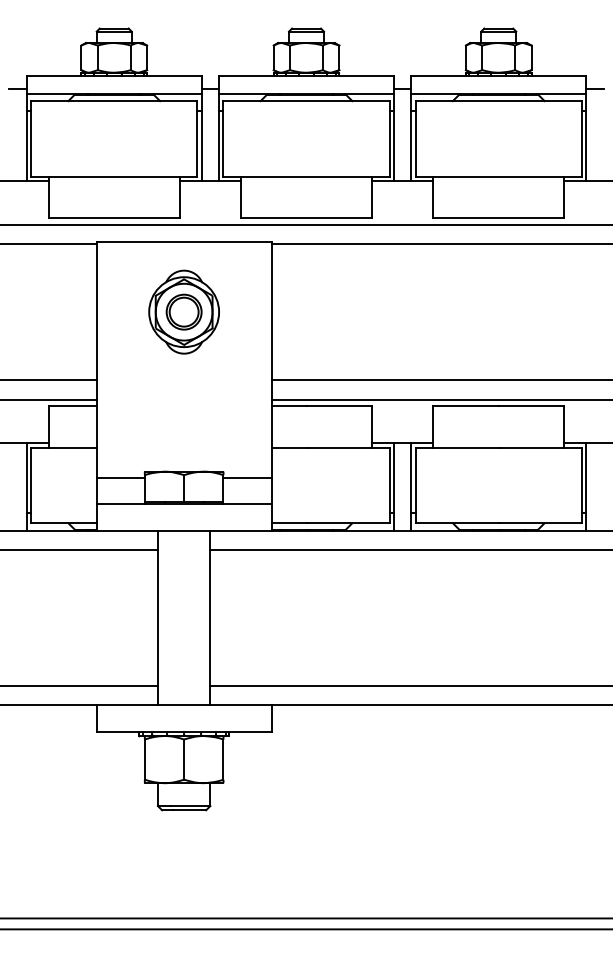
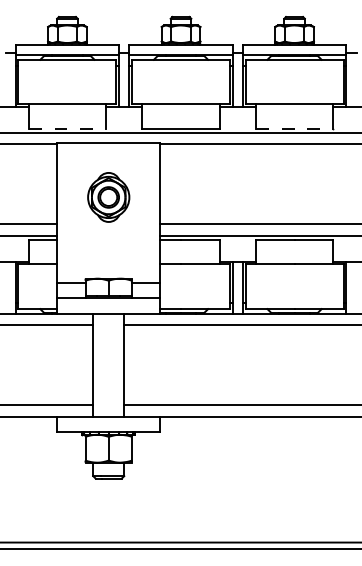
line: (114, 217) -> (67, 128), solid -> dashed
line: (498, 217) -> (294, 128), solid -> dashed
part: (183, 312) -> (108, 197), moved

